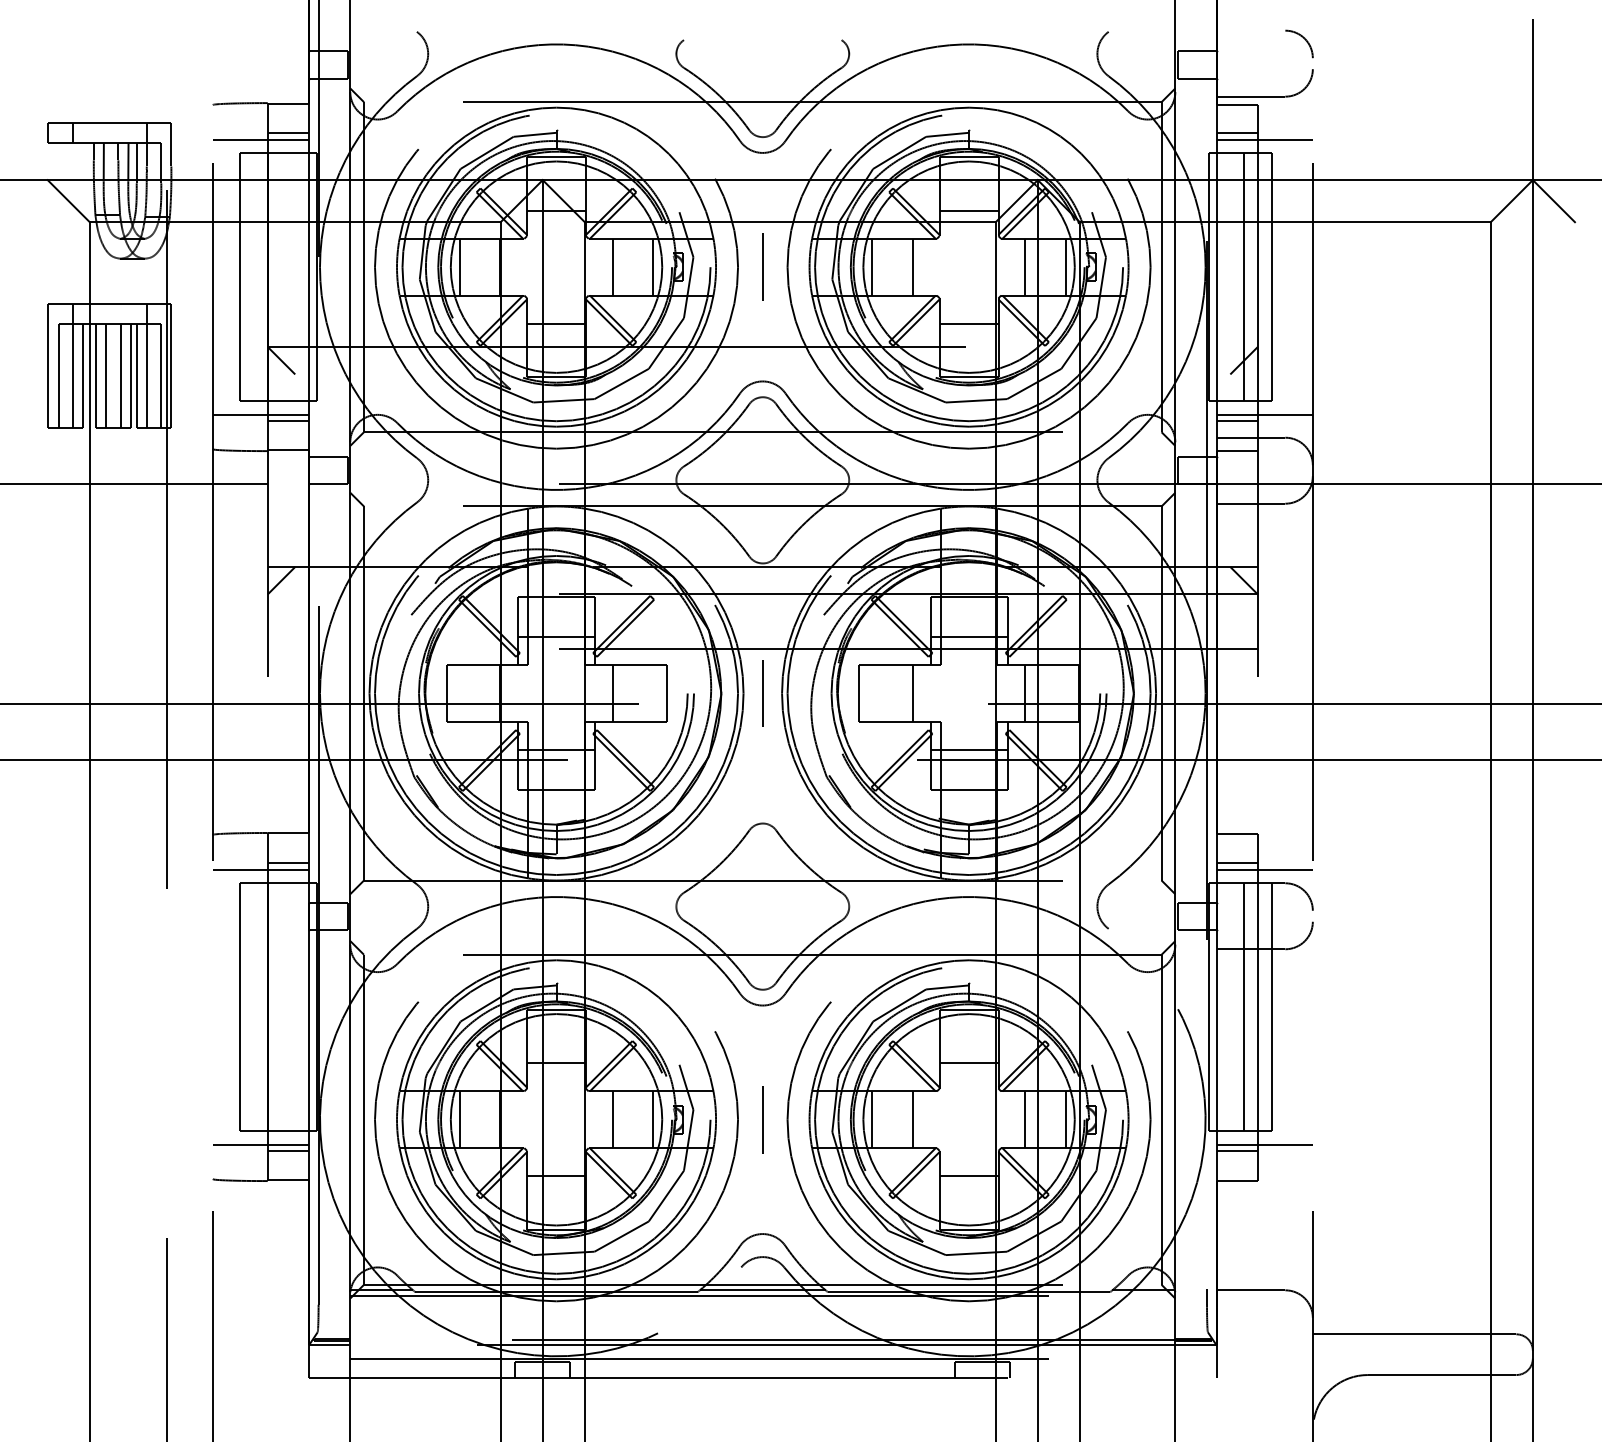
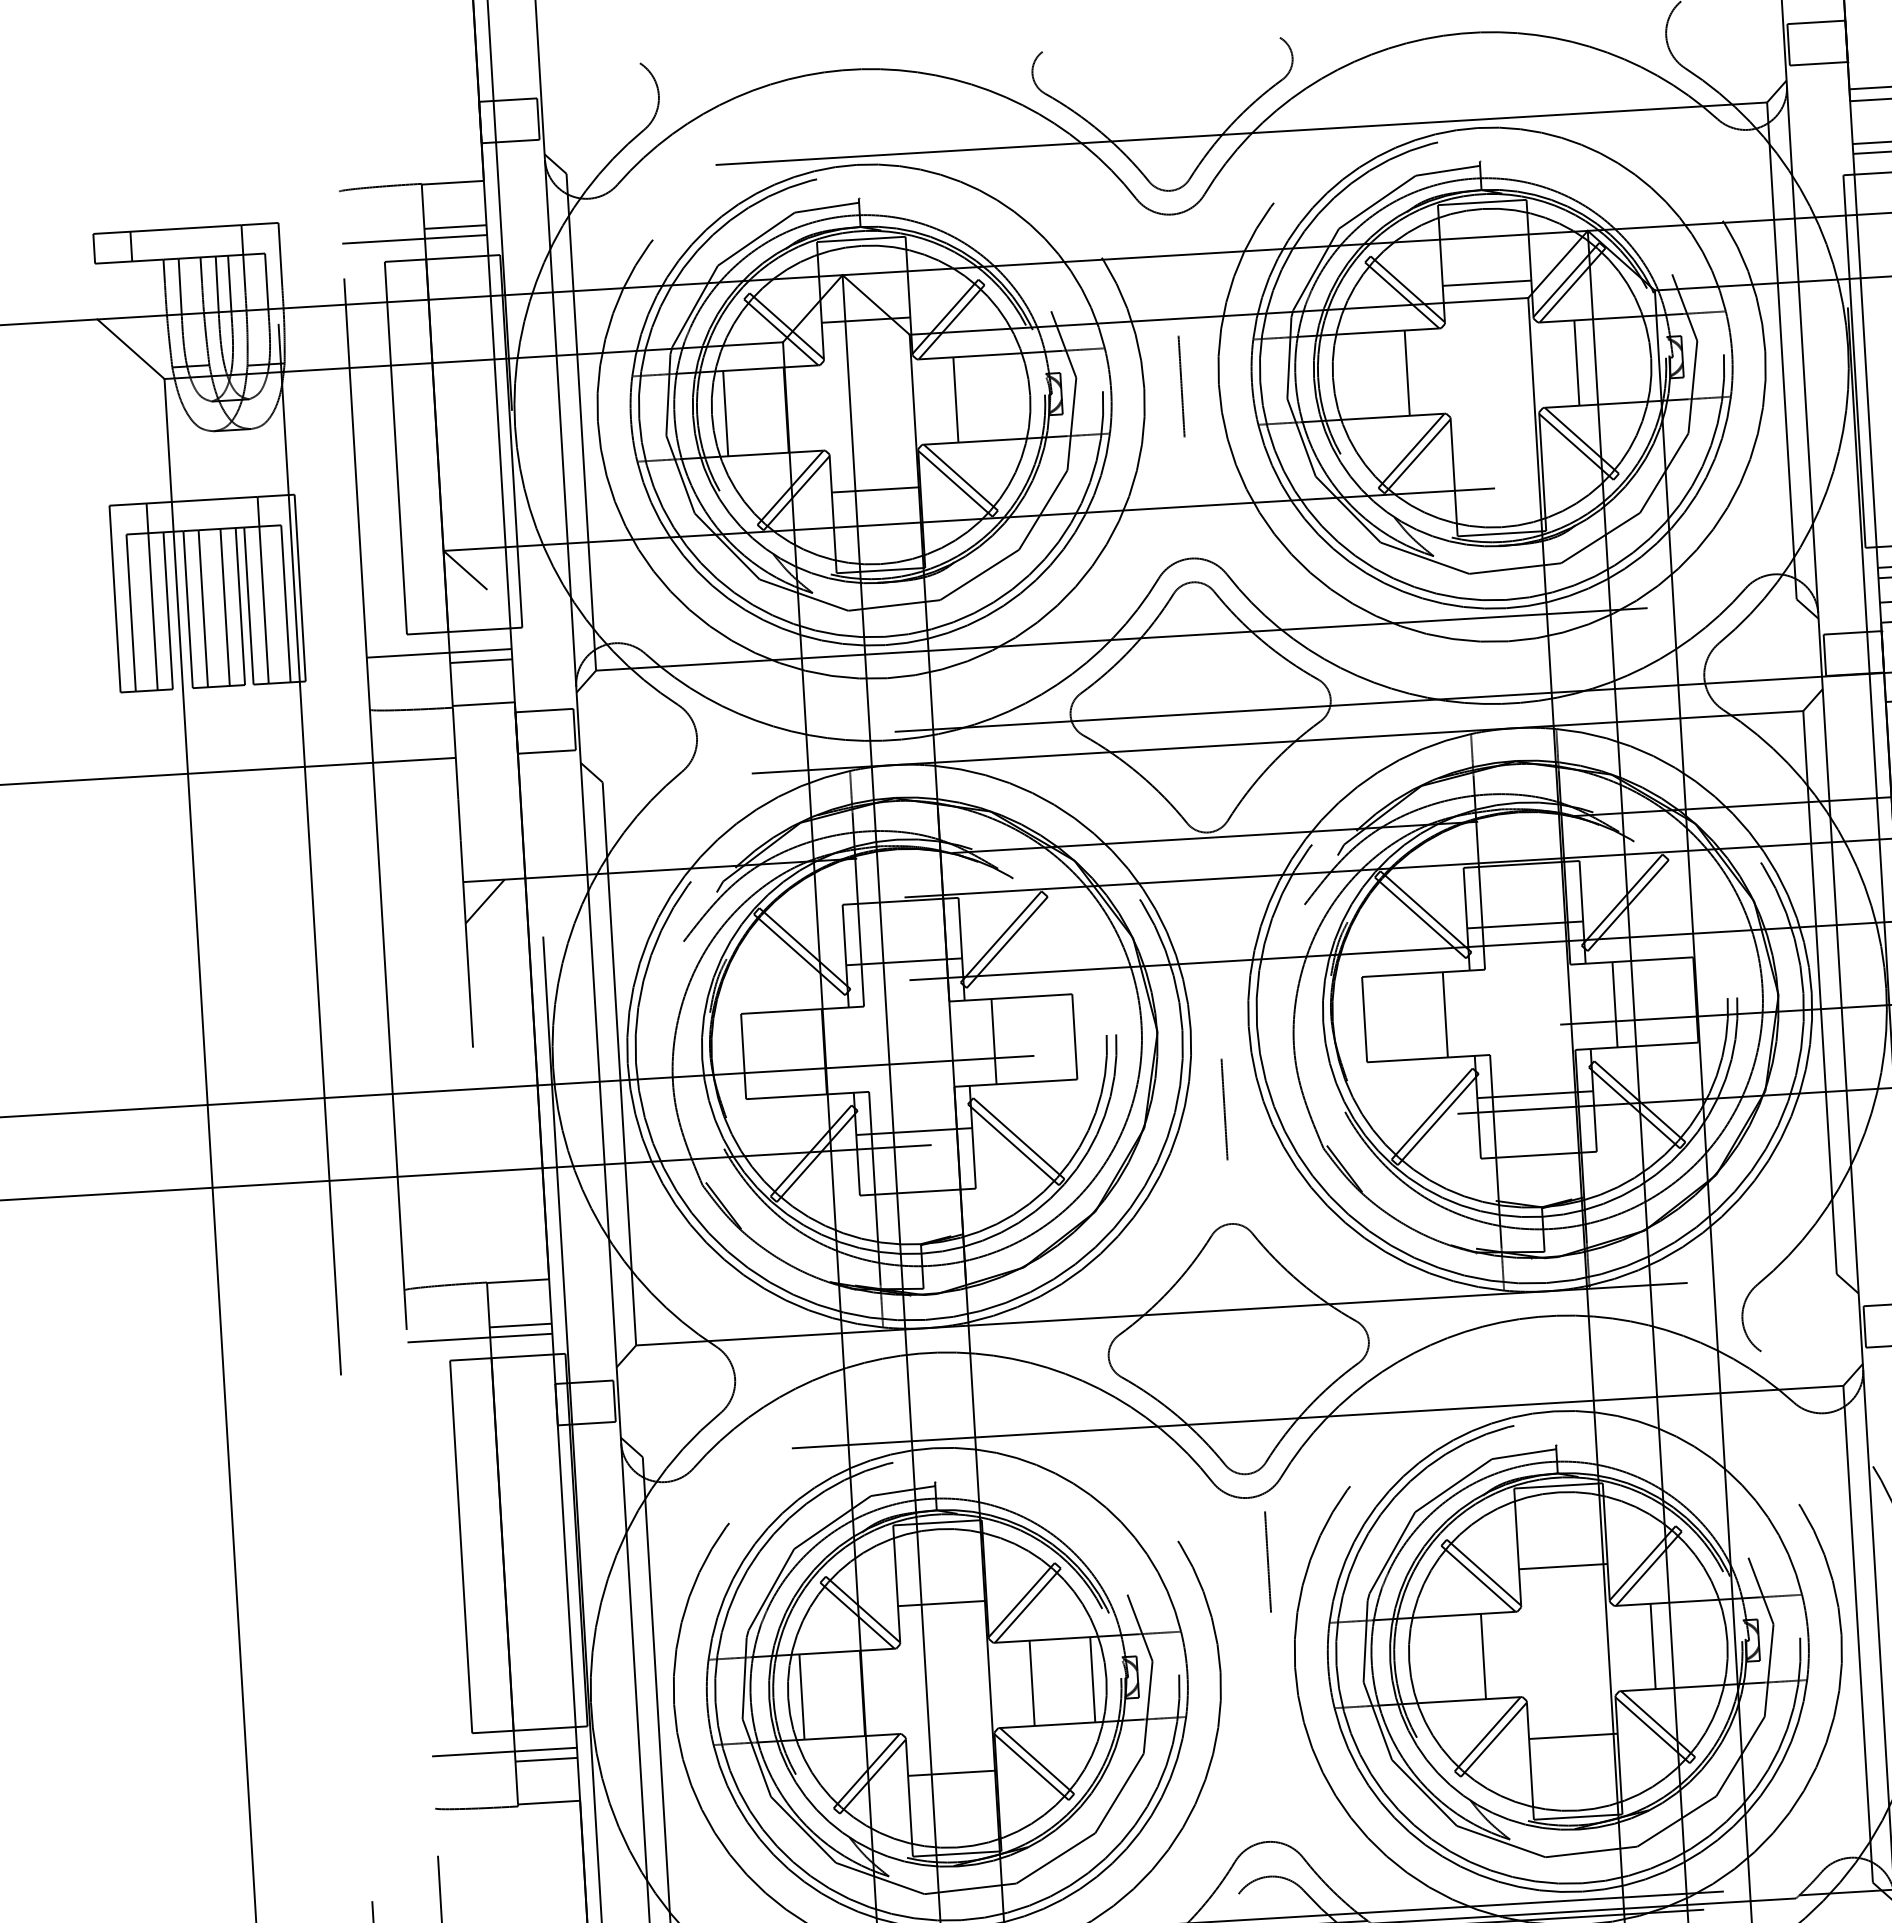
line: (653, 266) -> (1017, 395), removed
line: (872, 266) -> (1346, 375), removed
line: (1065, 266) -> (1637, 358), removed
line: (968, 323) -> (1496, 452), removed
line: (762, 693) -> (1224, 1109), moved
line: (762, 1119) -> (1267, 1561), moved
line: (872, 1119) -> (1422, 1659), removed
line: (1065, 1119) -> (1713, 1642), removed

